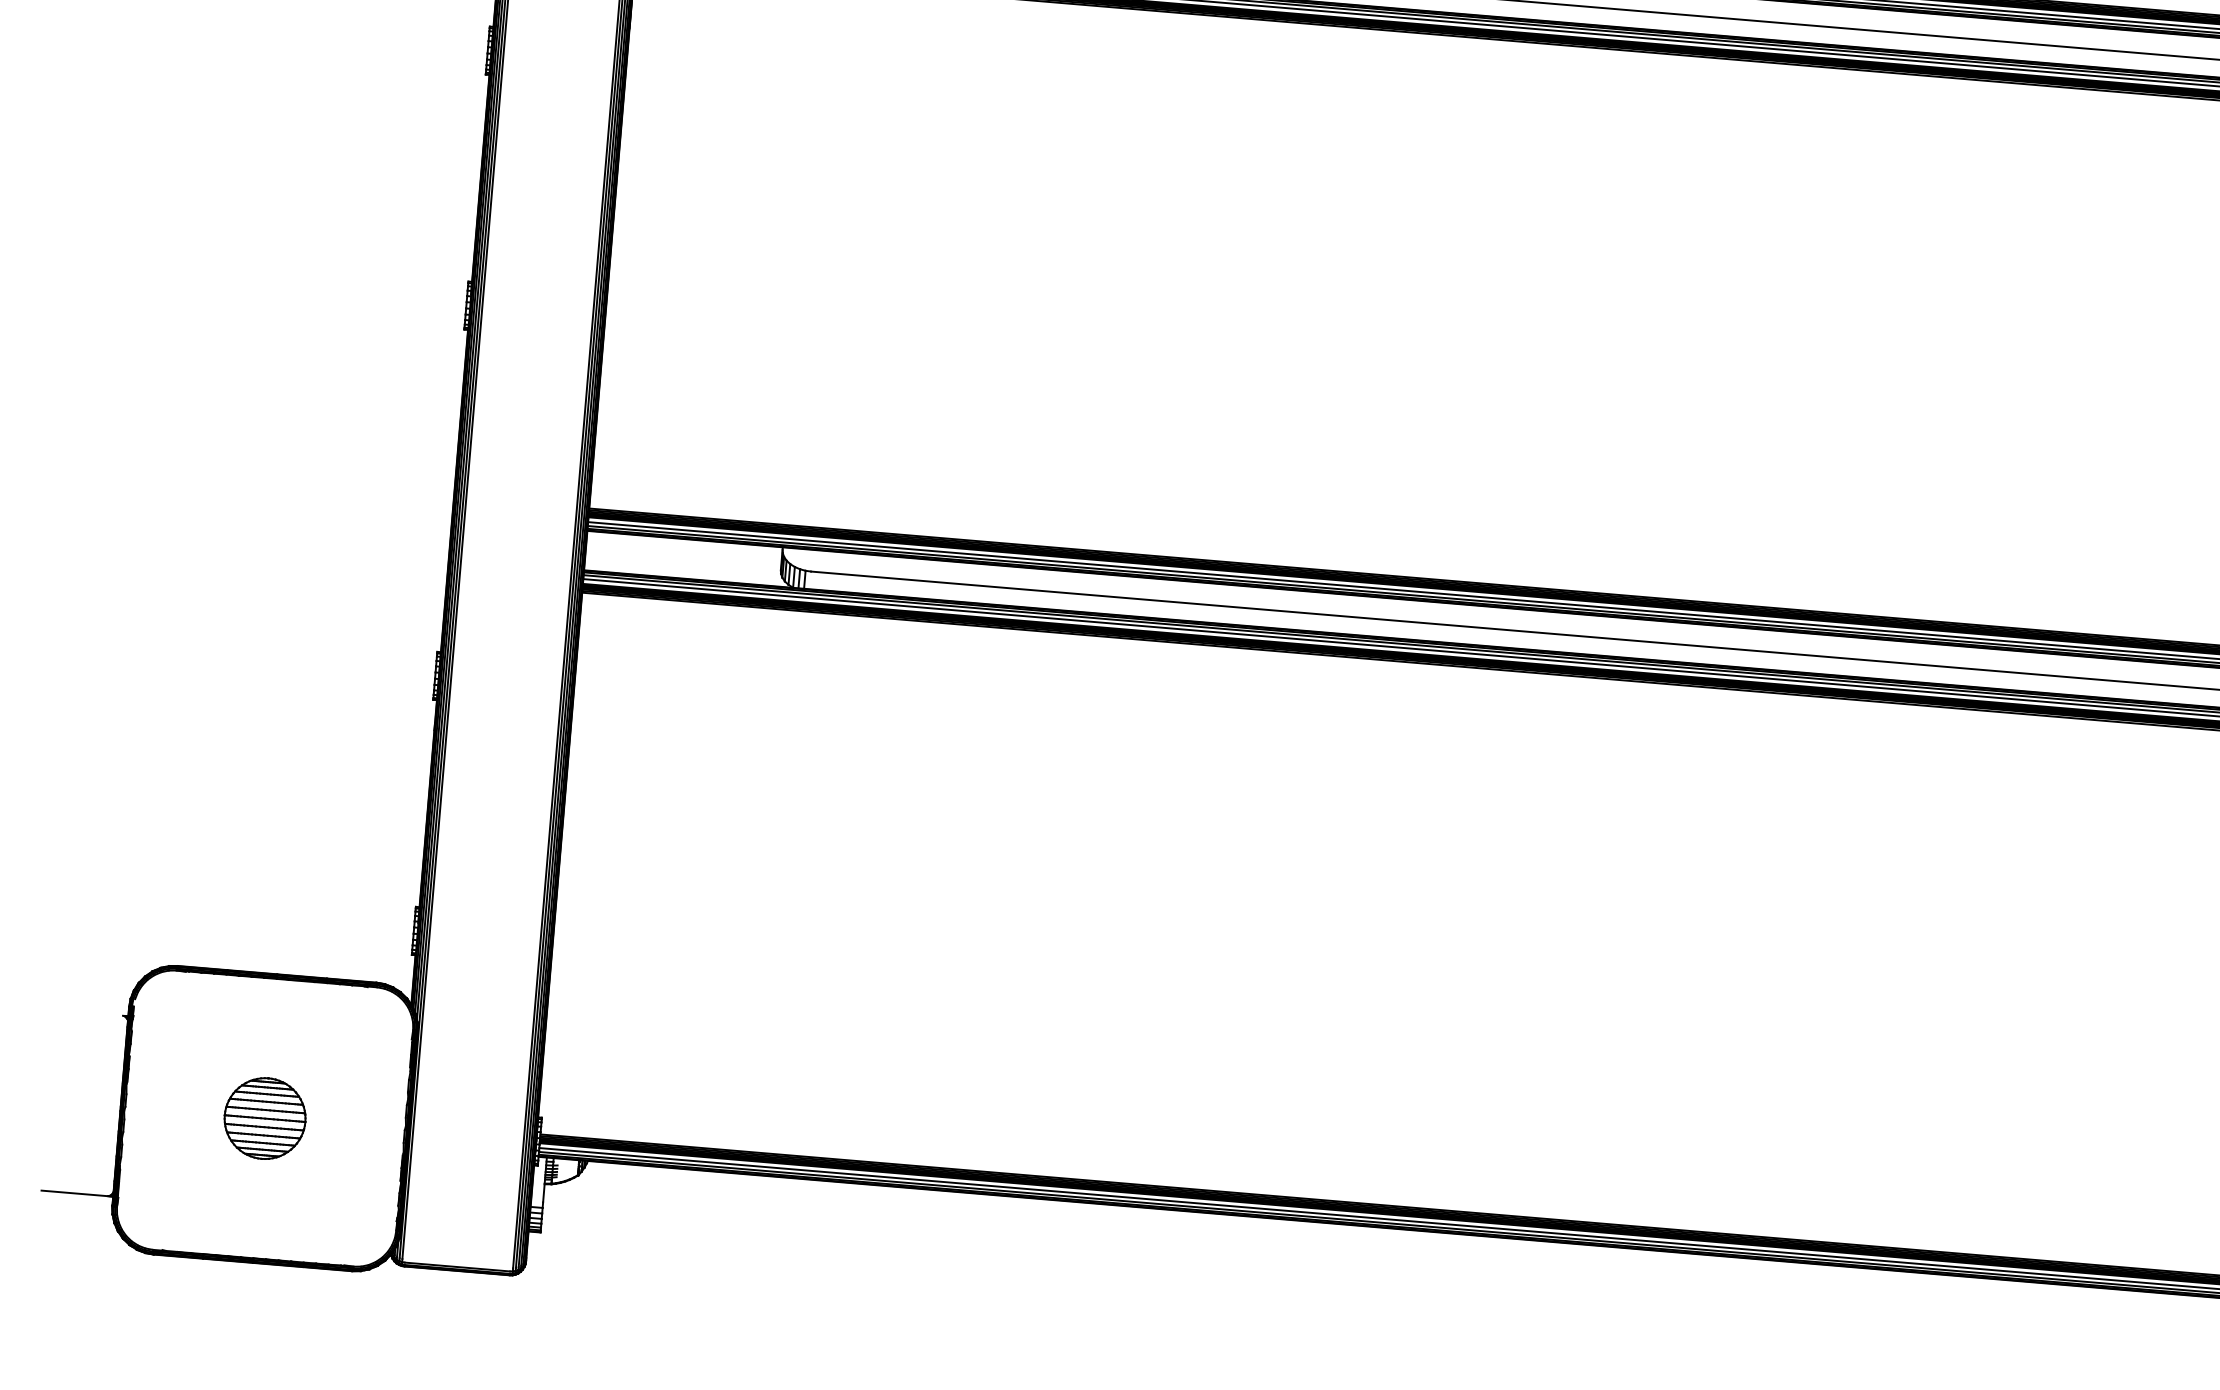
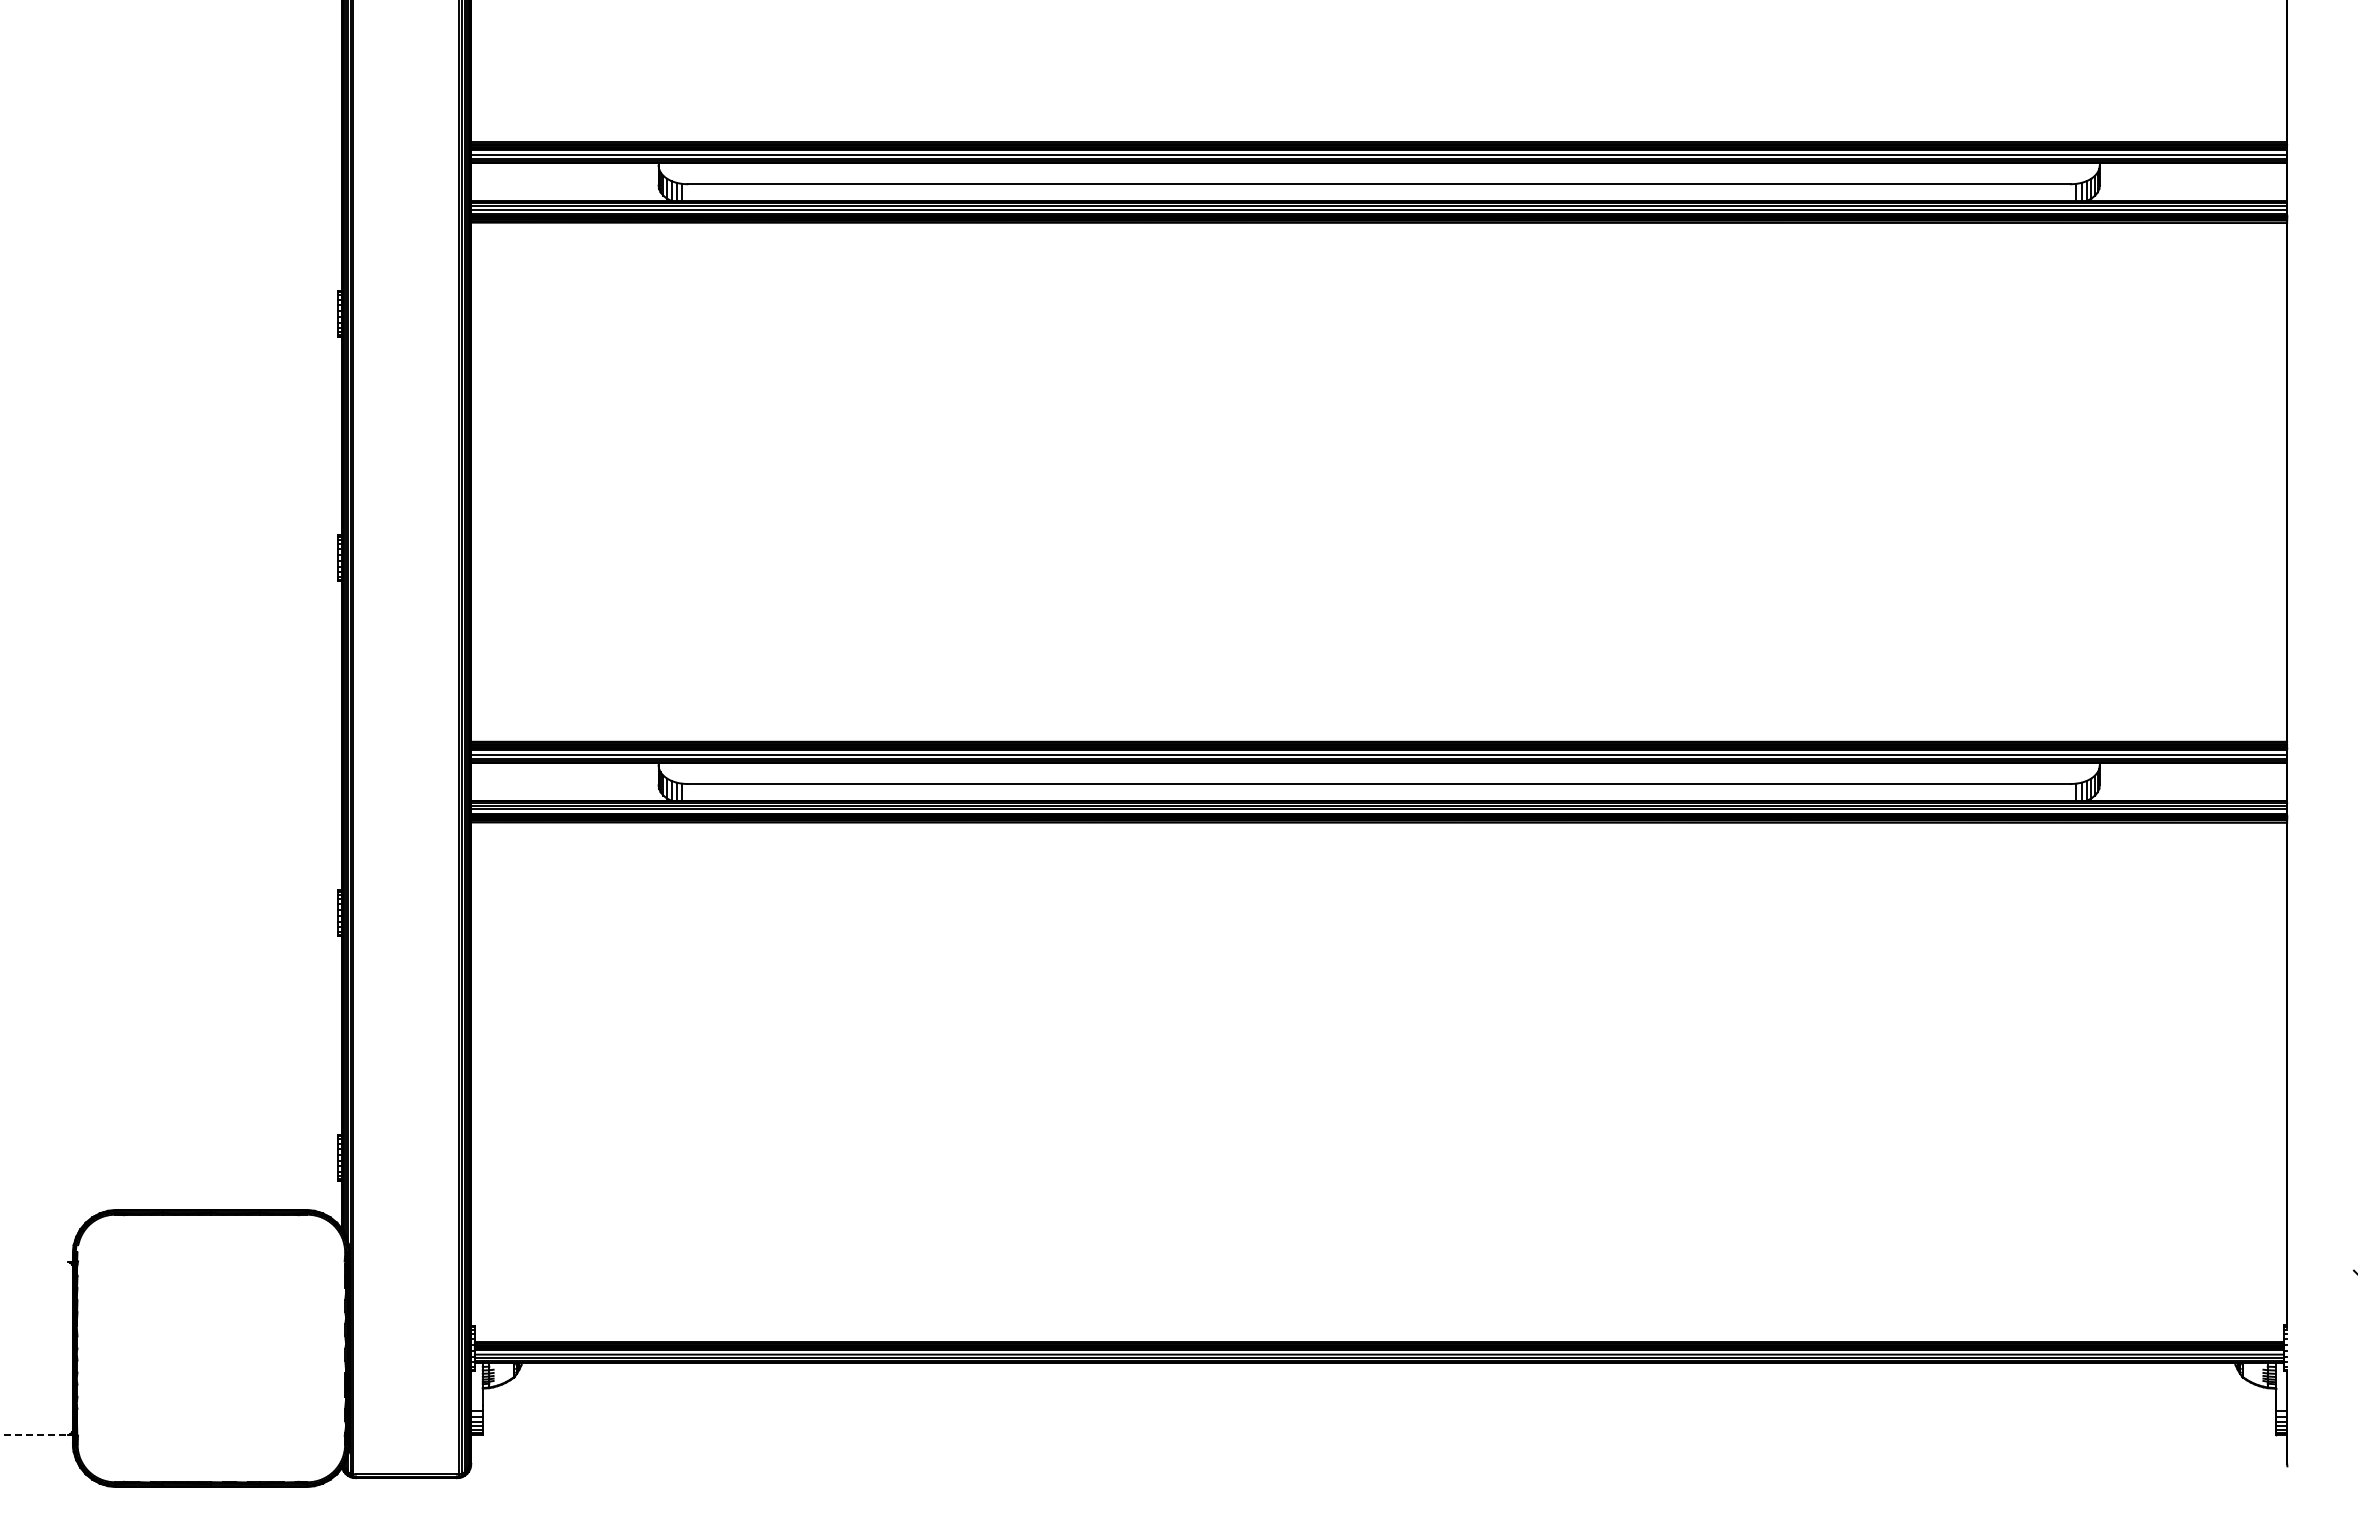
part: (264, 1118) -> (210, 1348), removed
line: (78, 1193) -> (39, 1434), solid -> dashed

